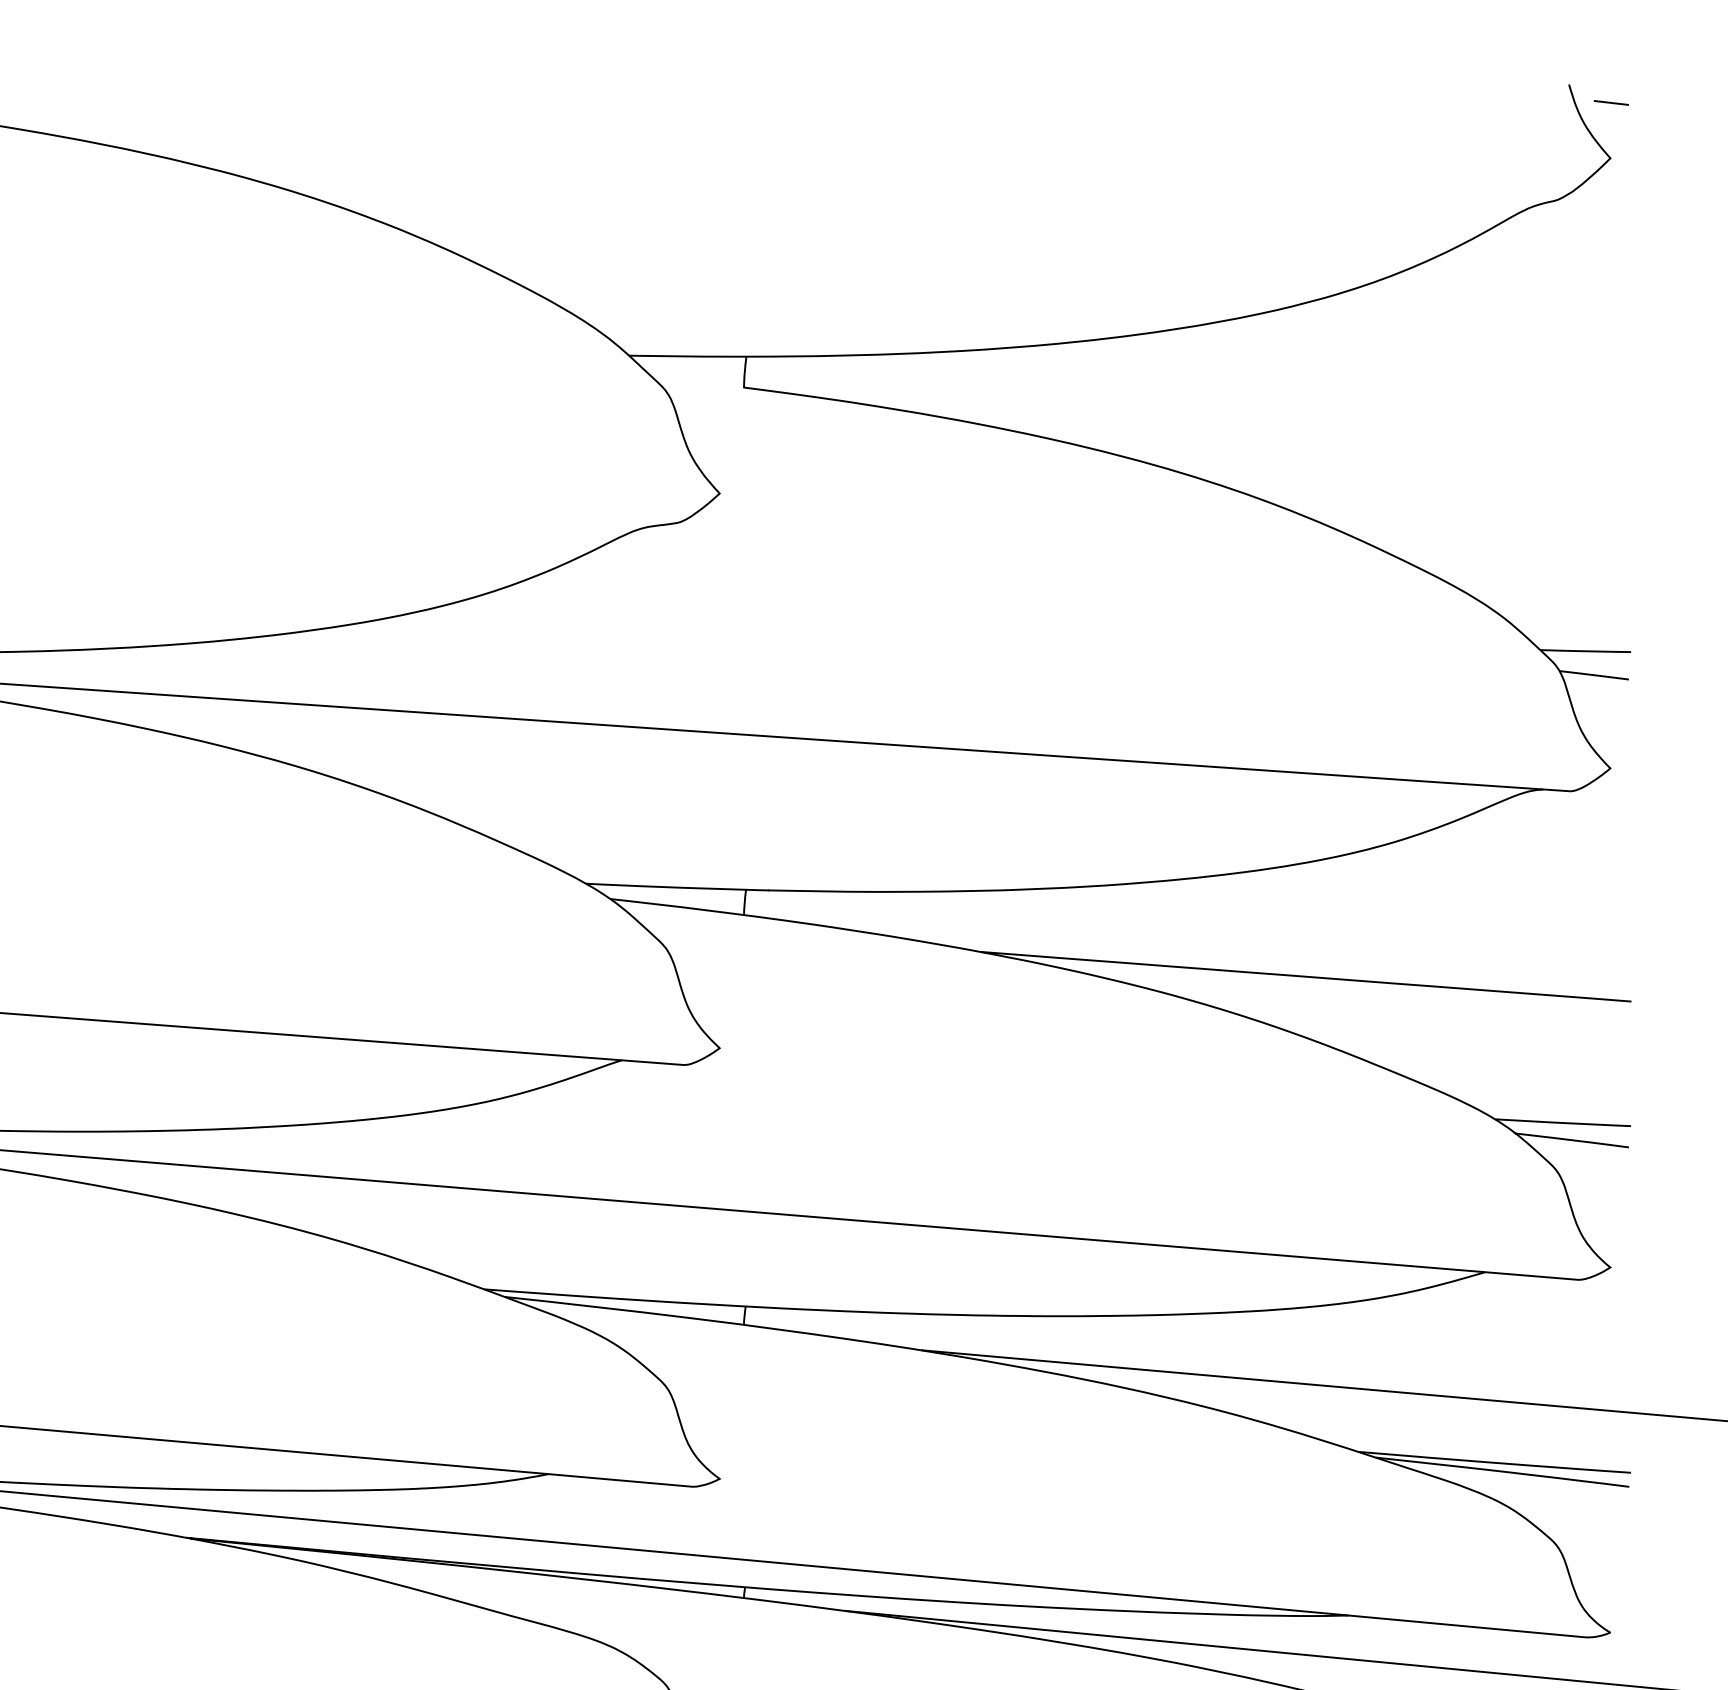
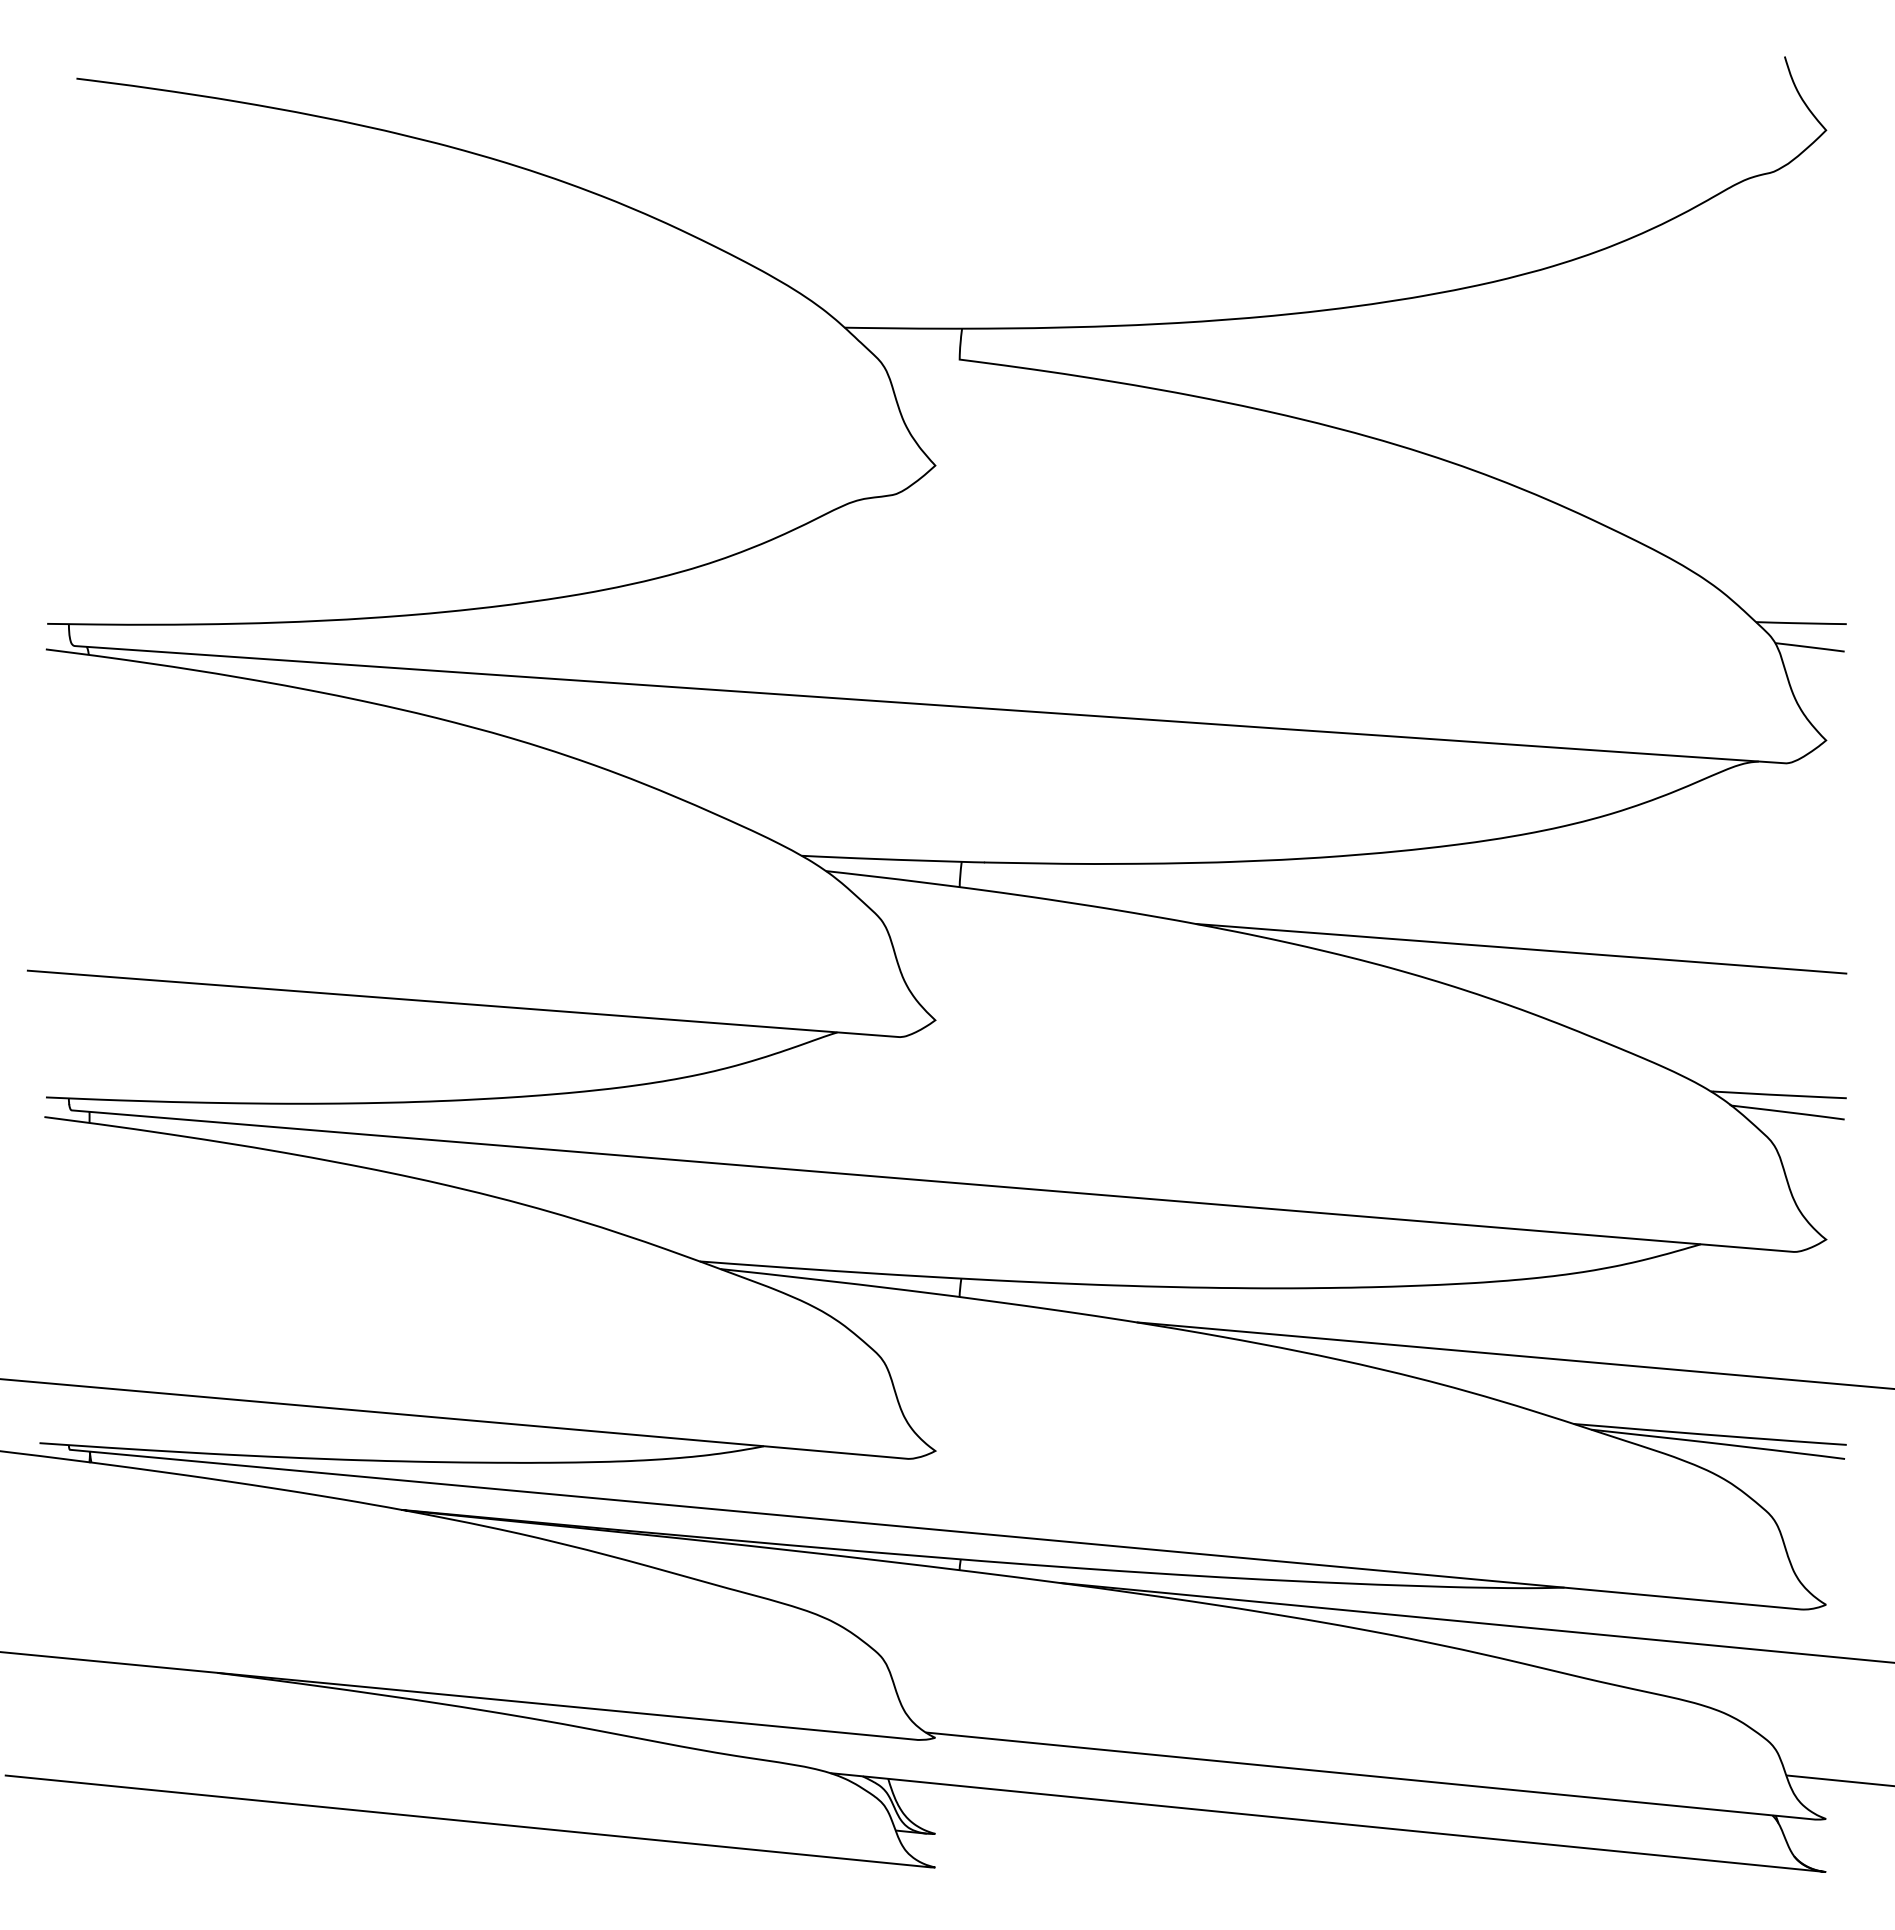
line: (1610, 102) -> (1826, 74), removed

